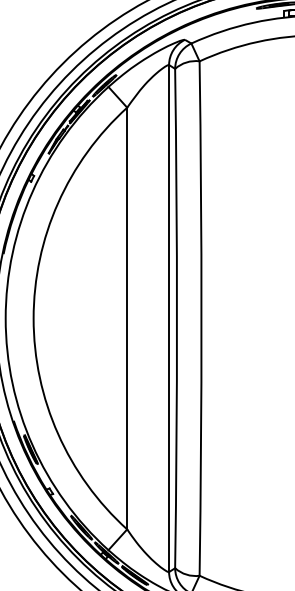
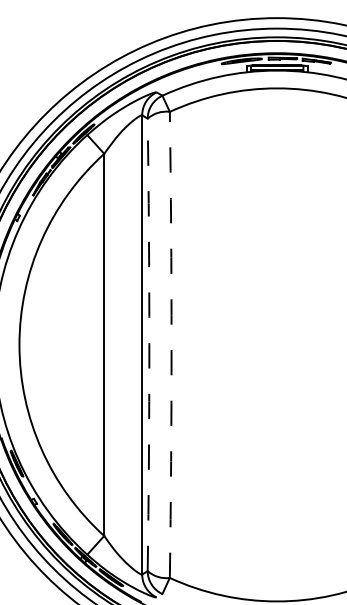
arc: (177, 318) -> (149, 344), solid -> dashed
arc: (201, 318) -> (171, 344), solid -> dashed

